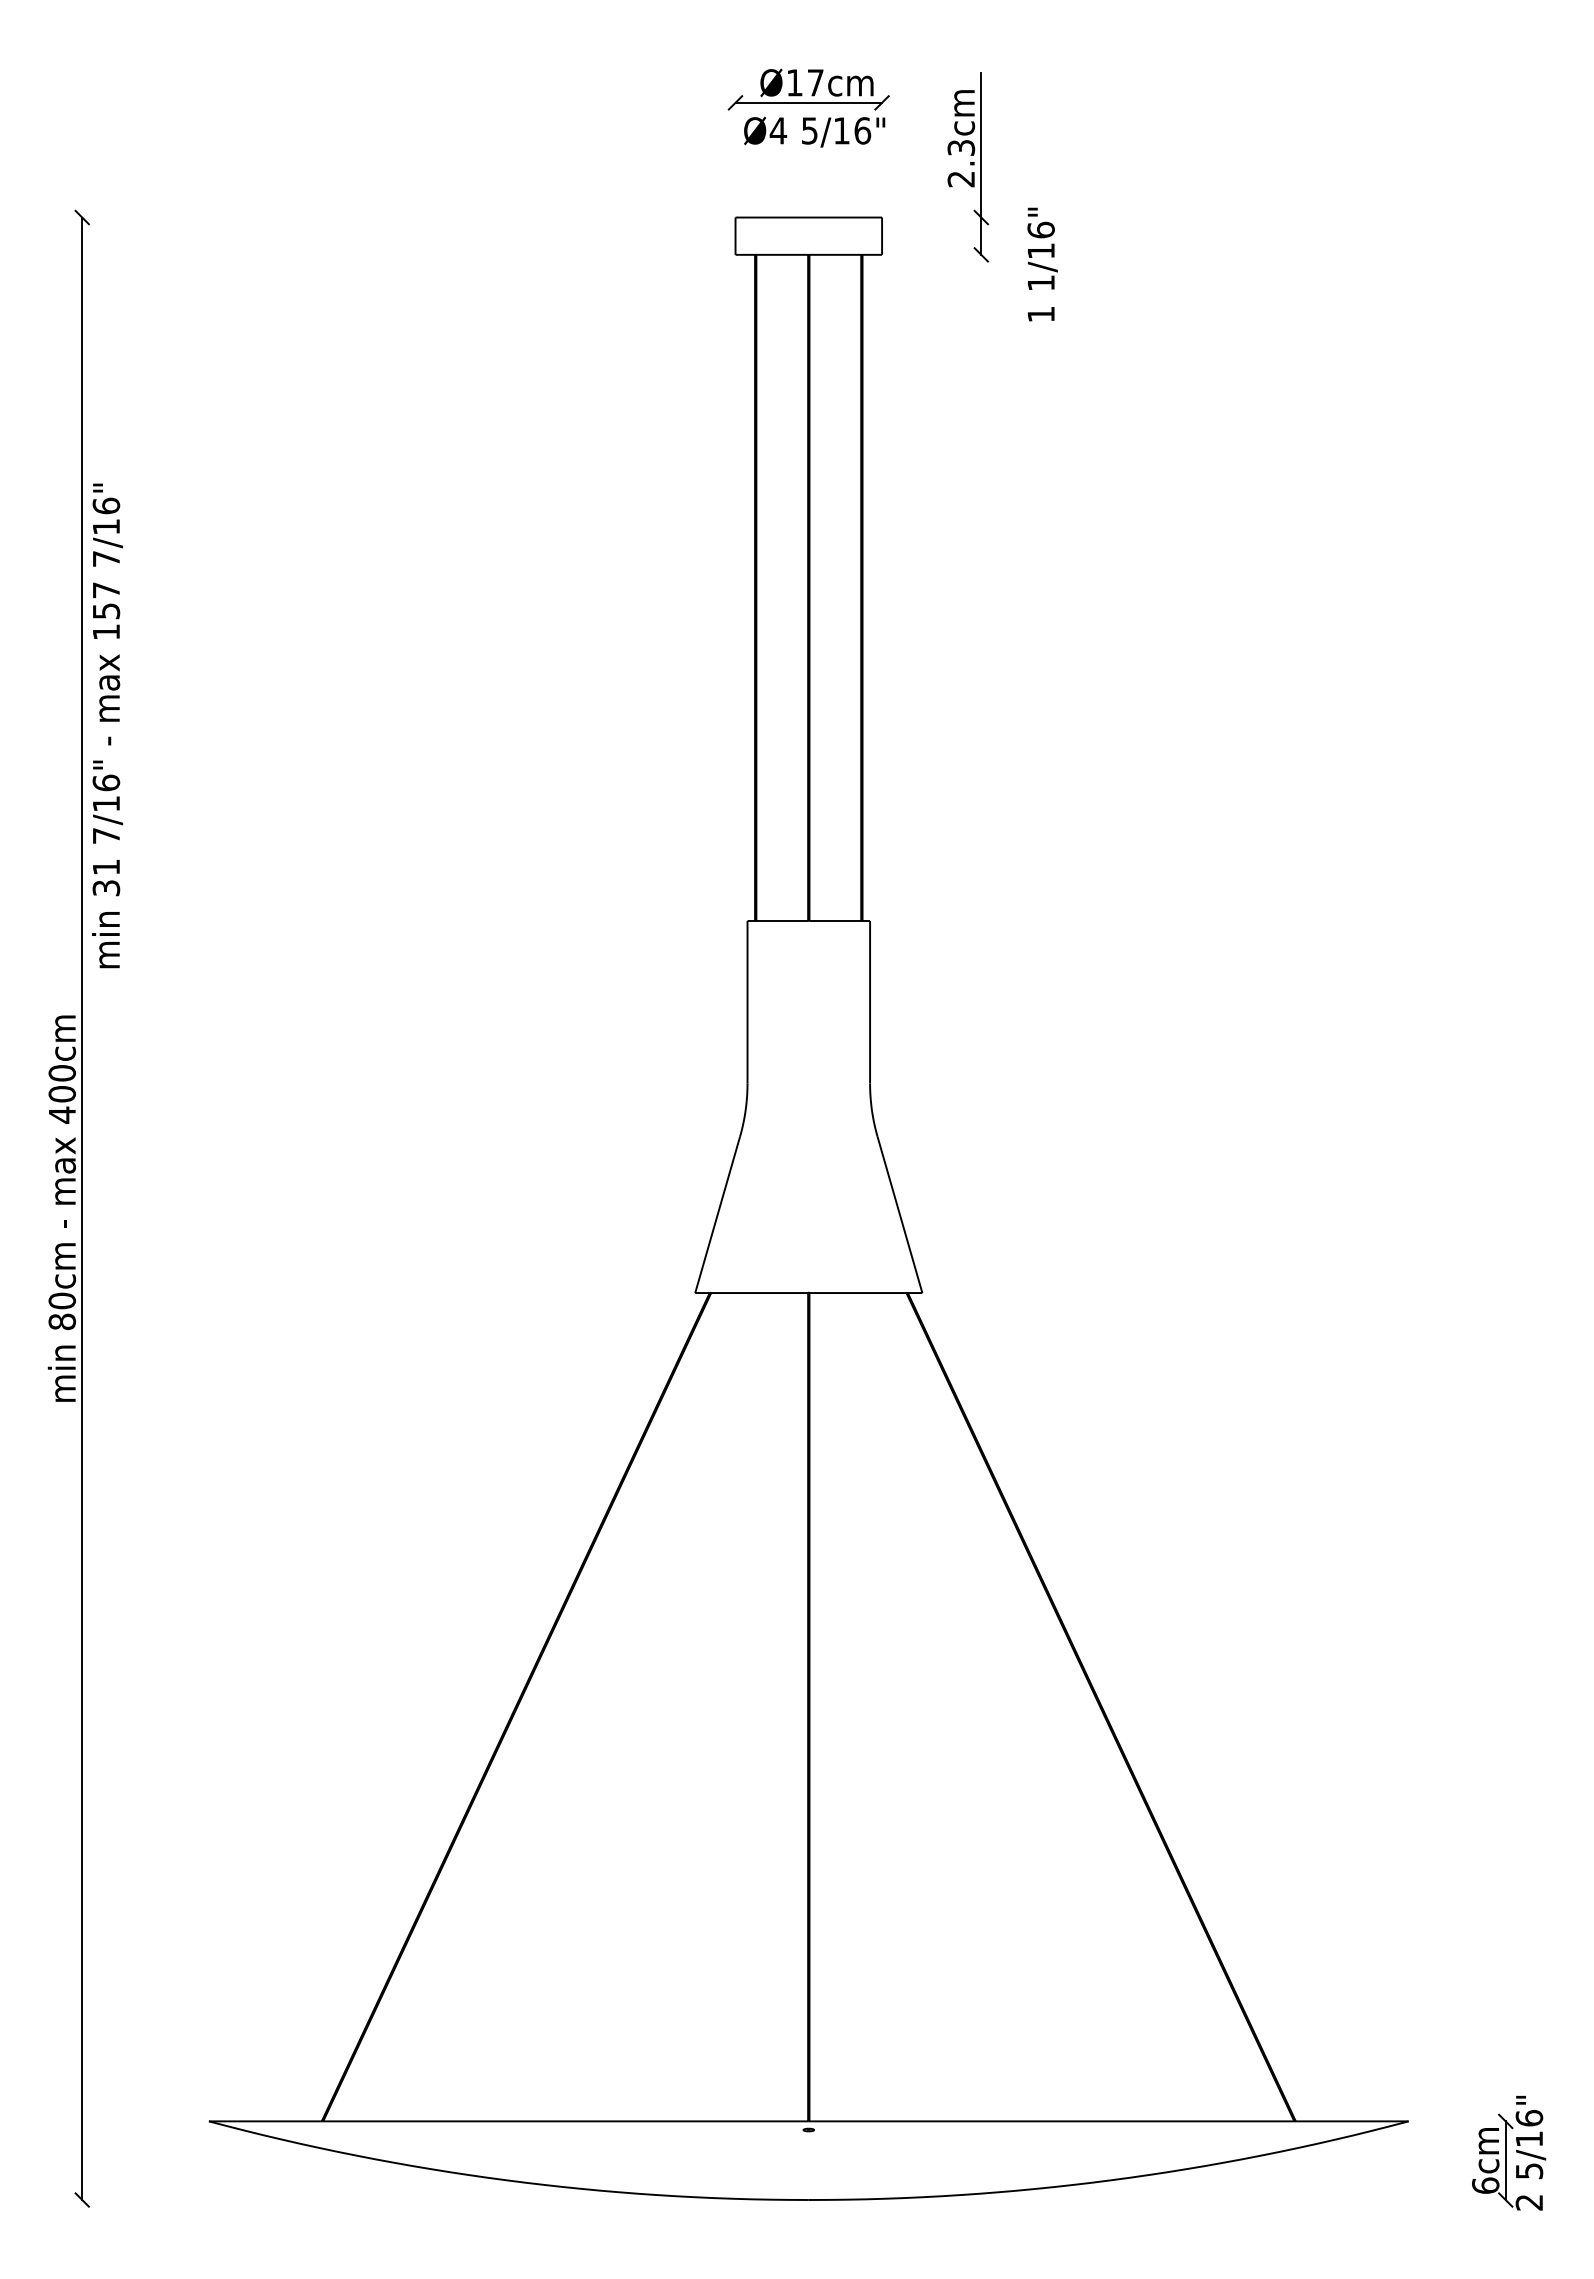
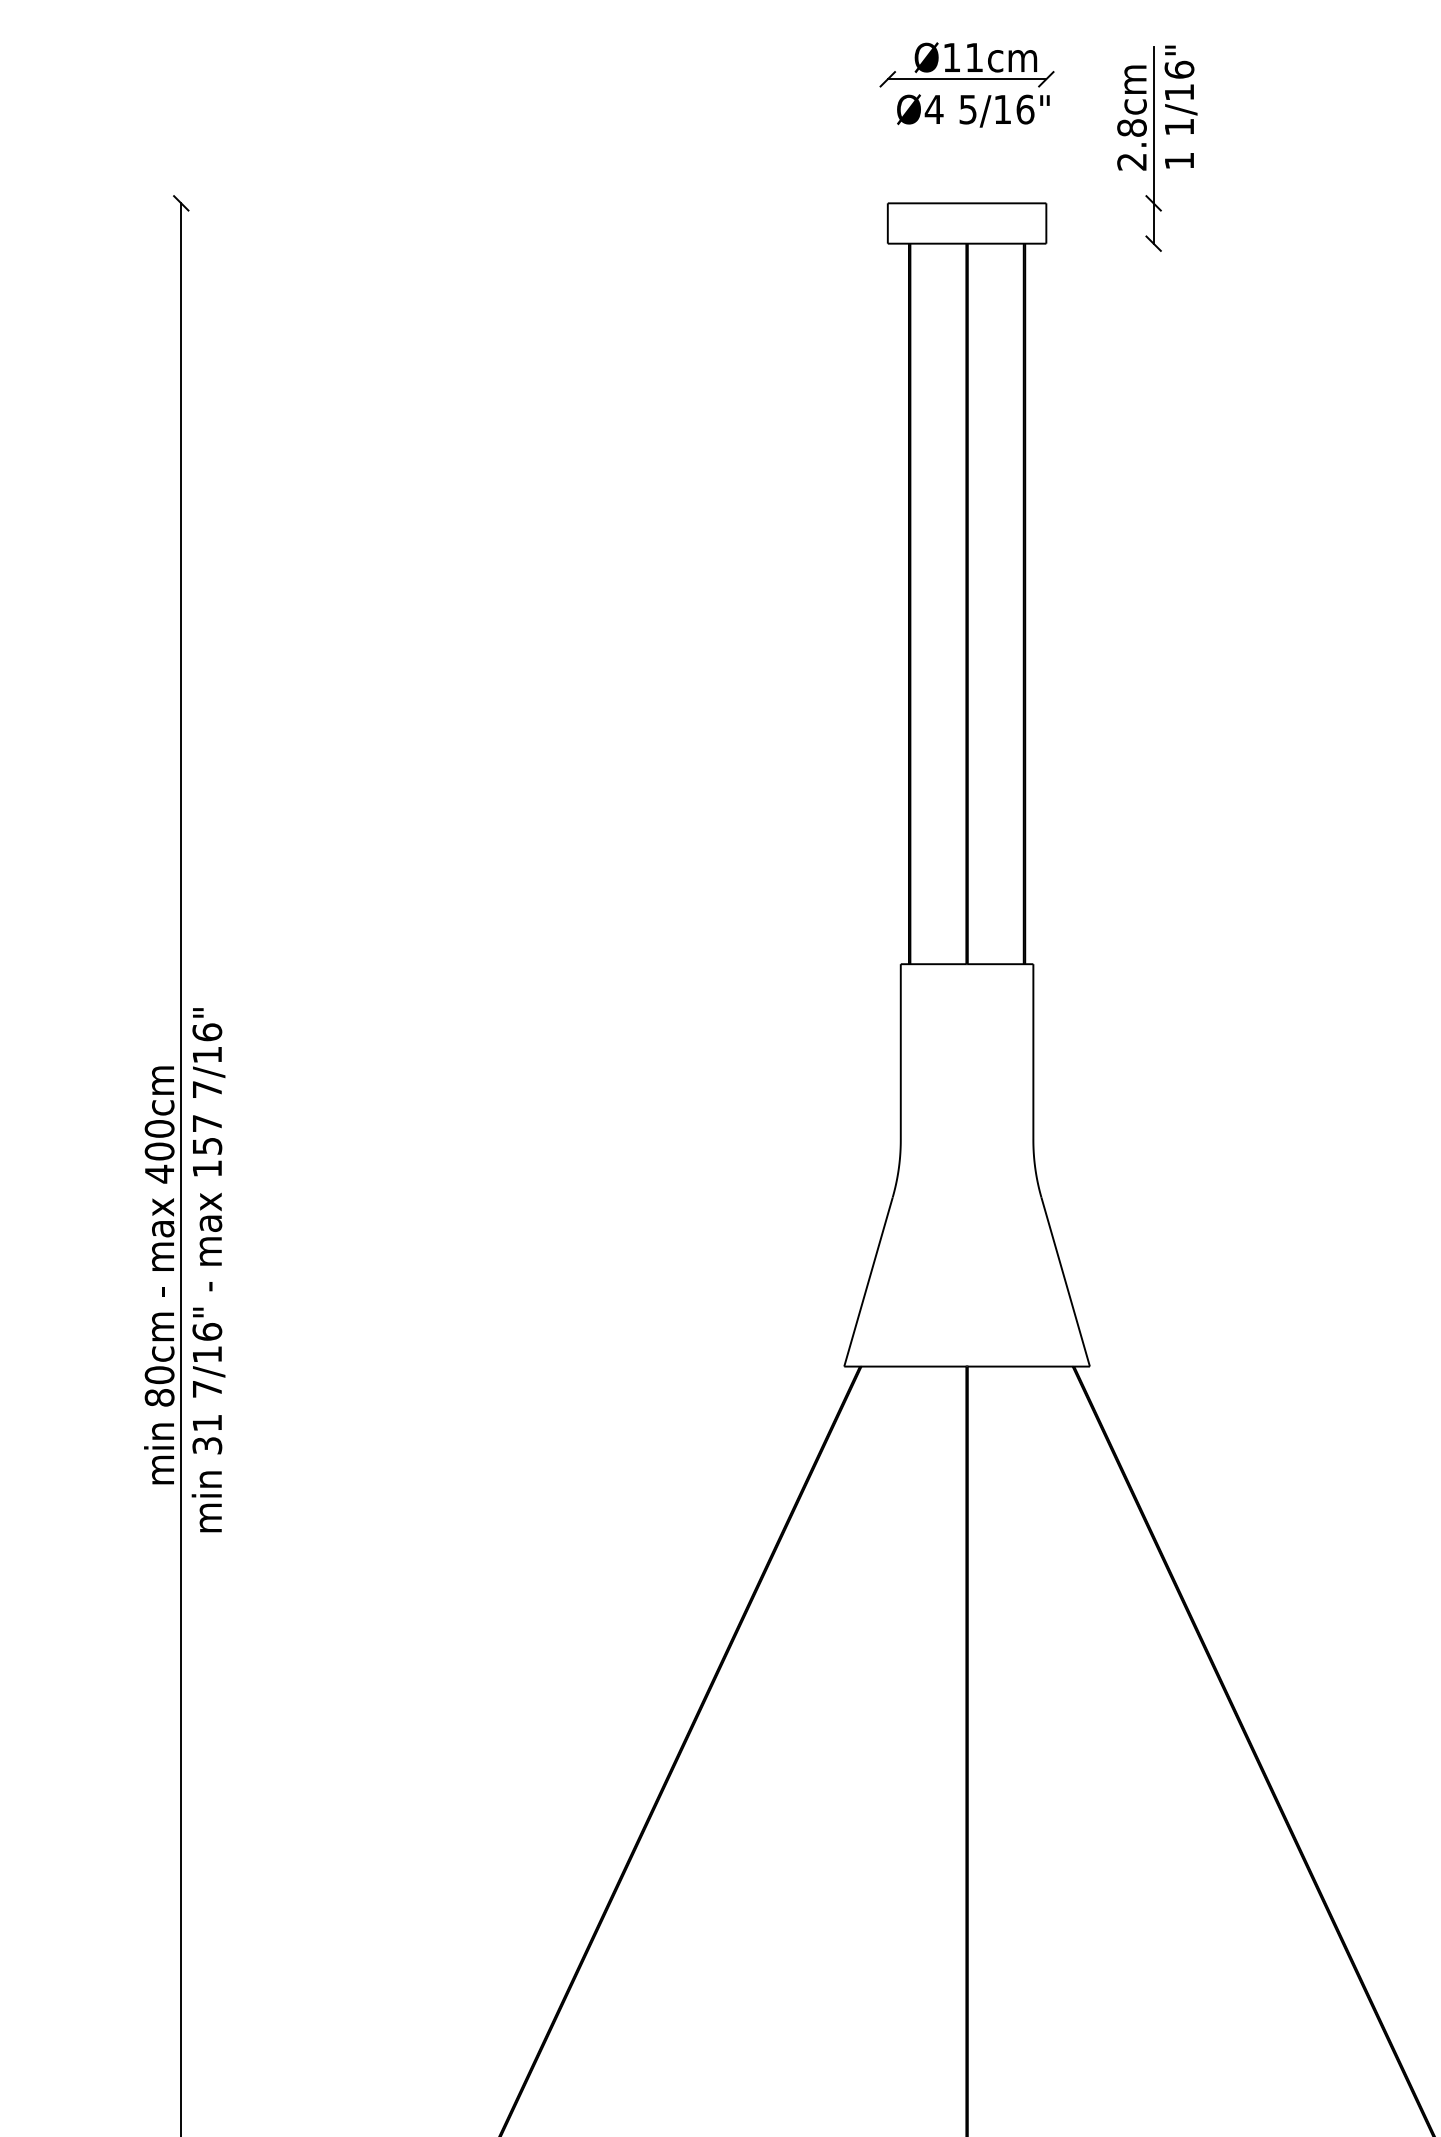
text: (815, 82) -> (974, 57), Ø17cm -> Ø11cm
text: (961, 147) -> (1132, 127), 2.3cm -> 2.8cm
text: (1042, 264) -> (1180, 107), moved
text: (107, 725) -> (208, 1269), moved

